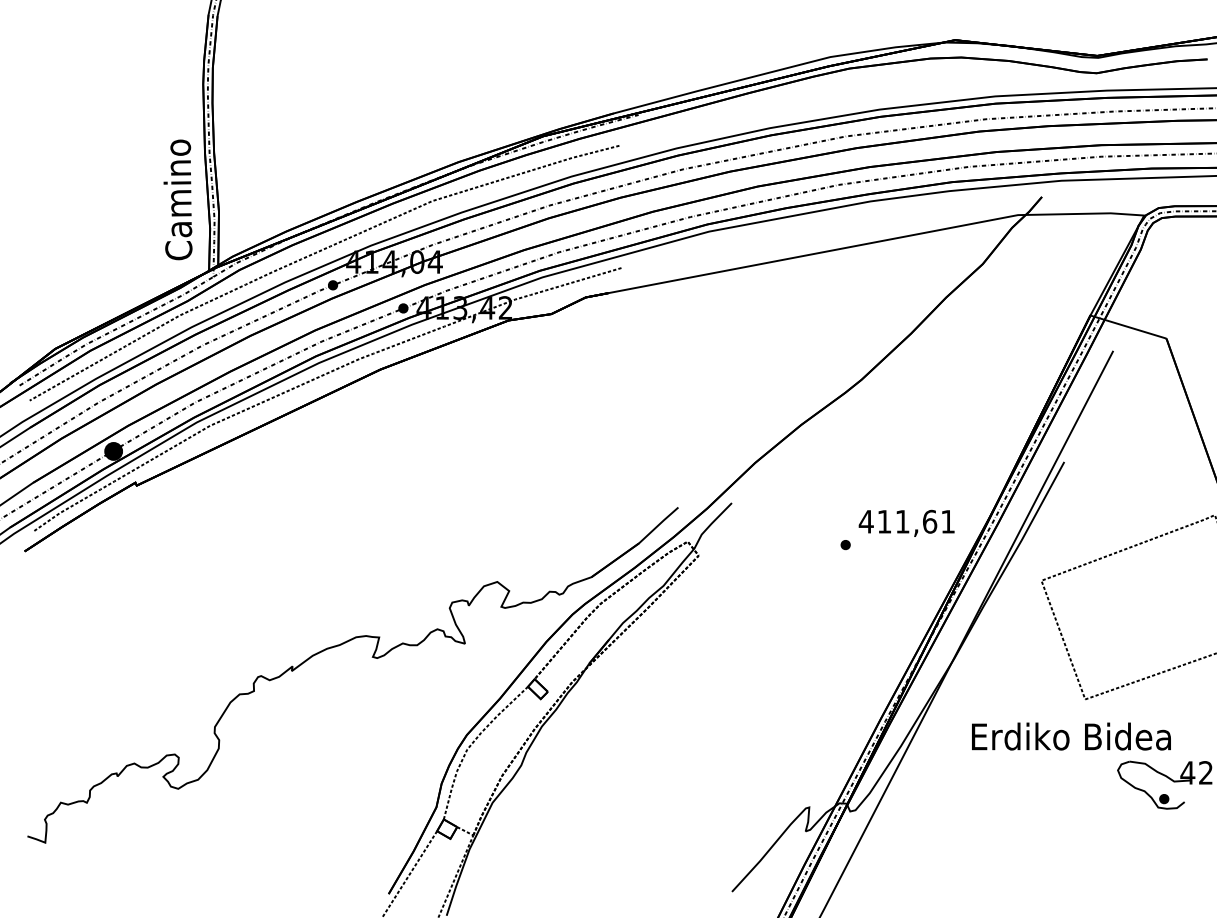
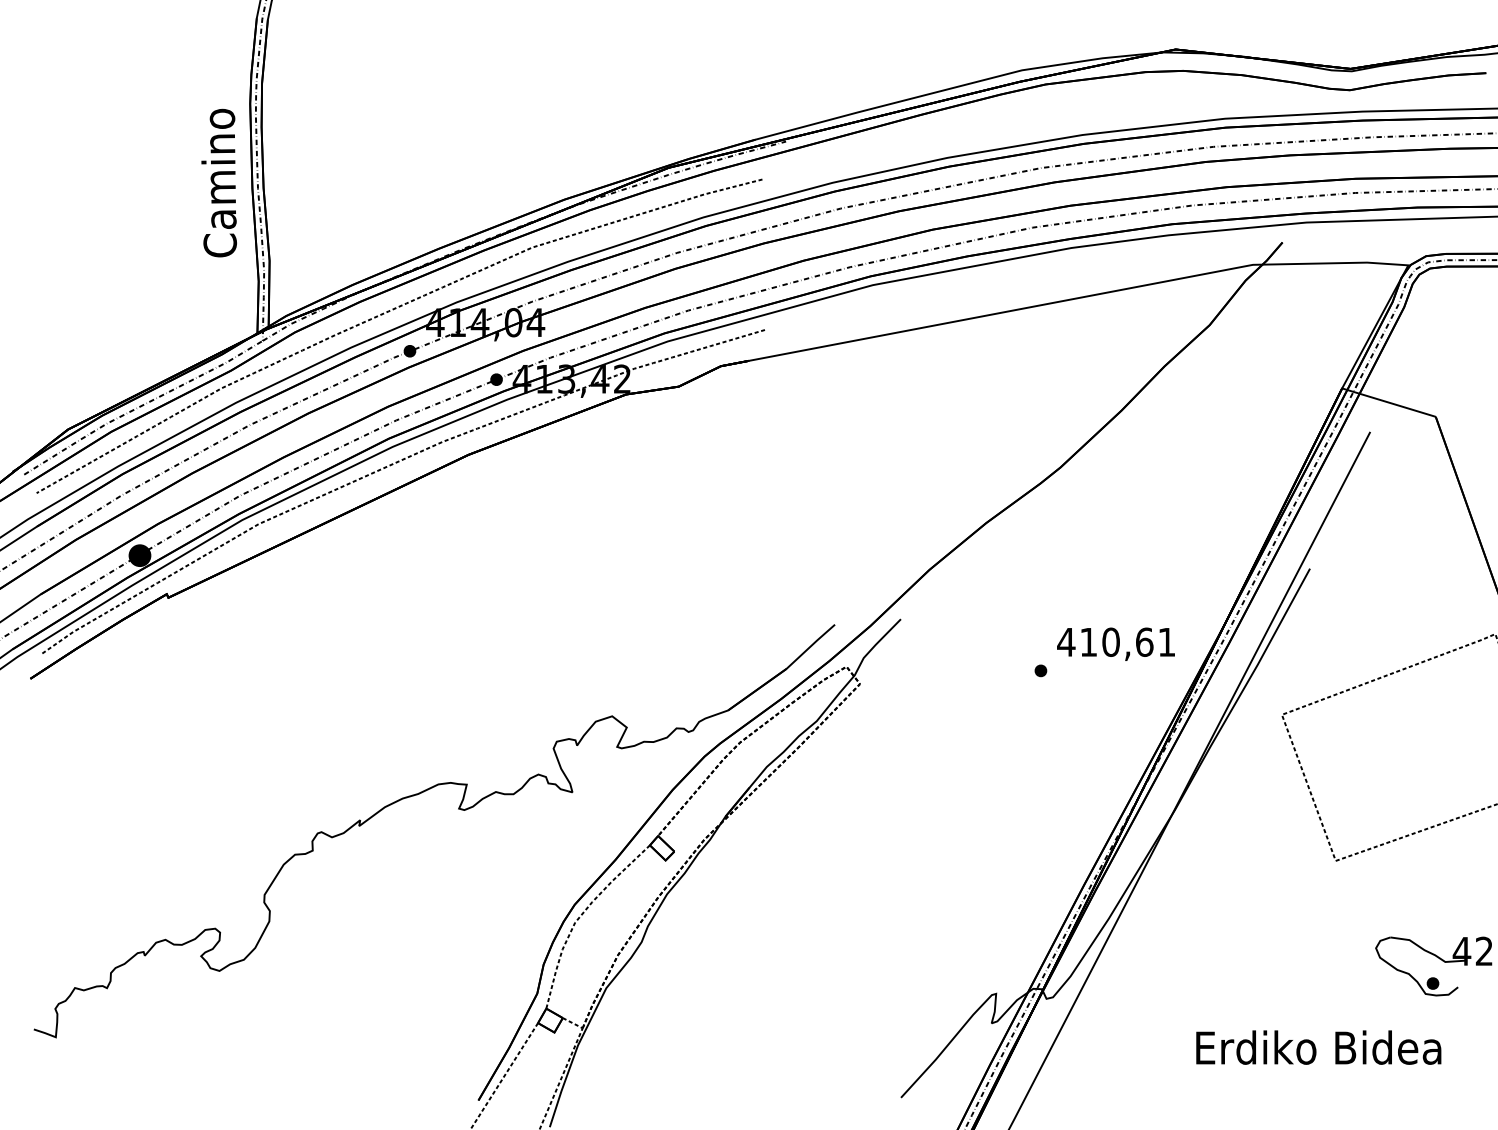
text: (177, 199) -> (218, 182), moved
text: (902, 521) -> (1110, 641), 411,61 -> 410,61
text: (1071, 736) -> (1318, 1047), moved

